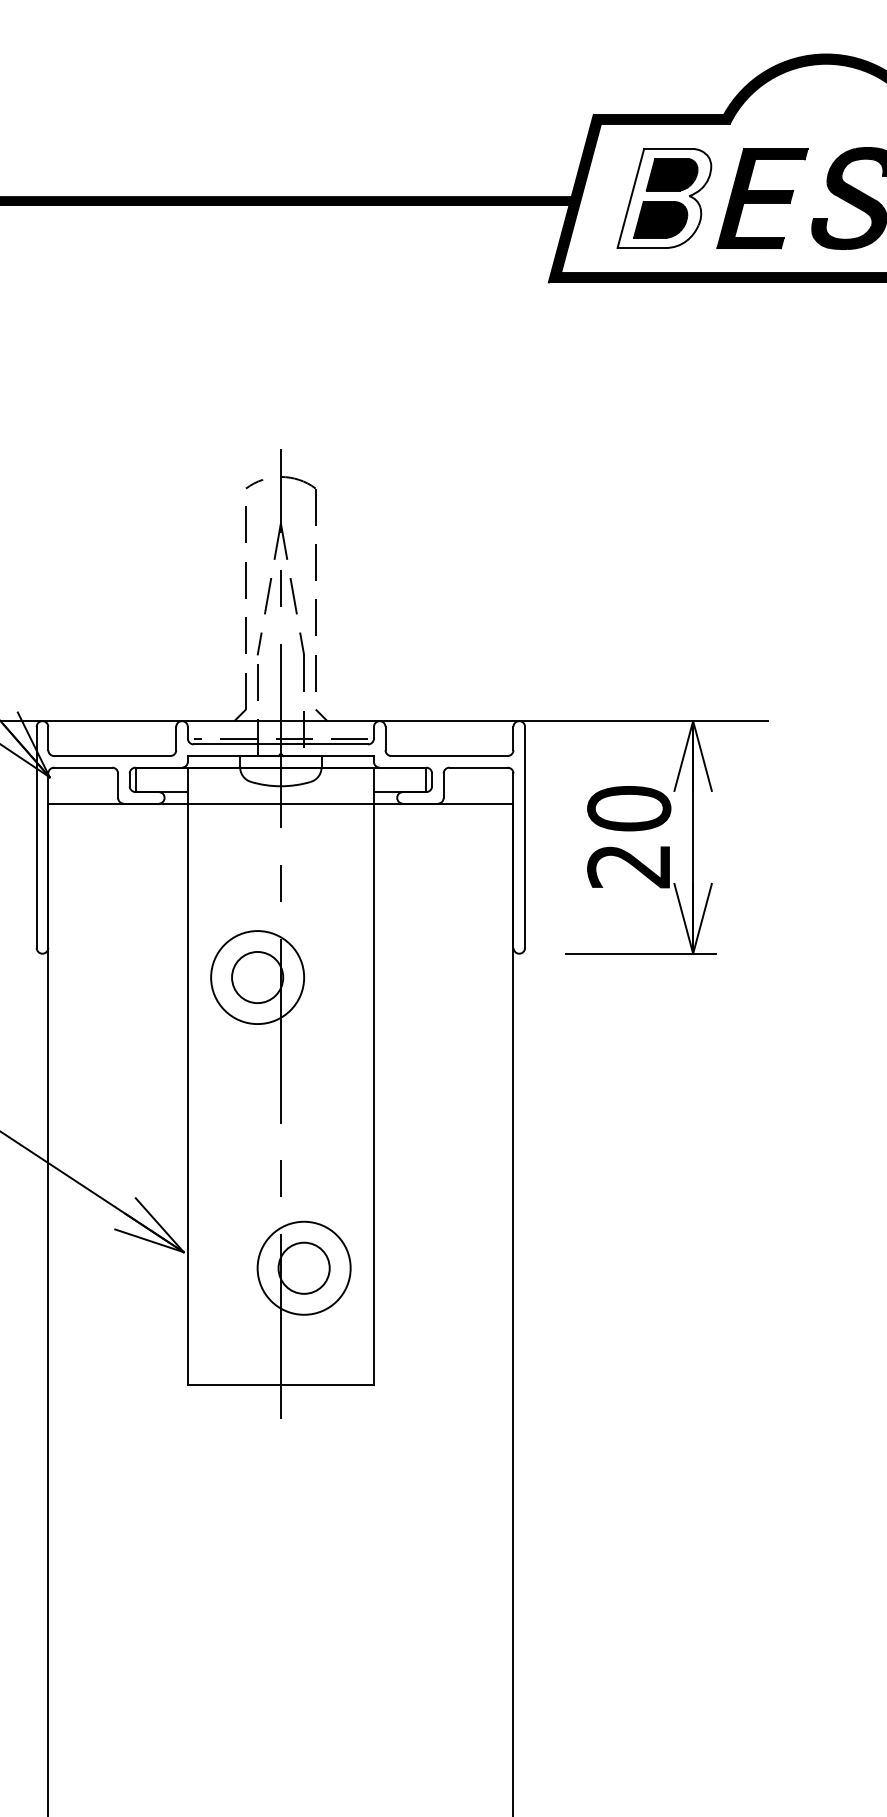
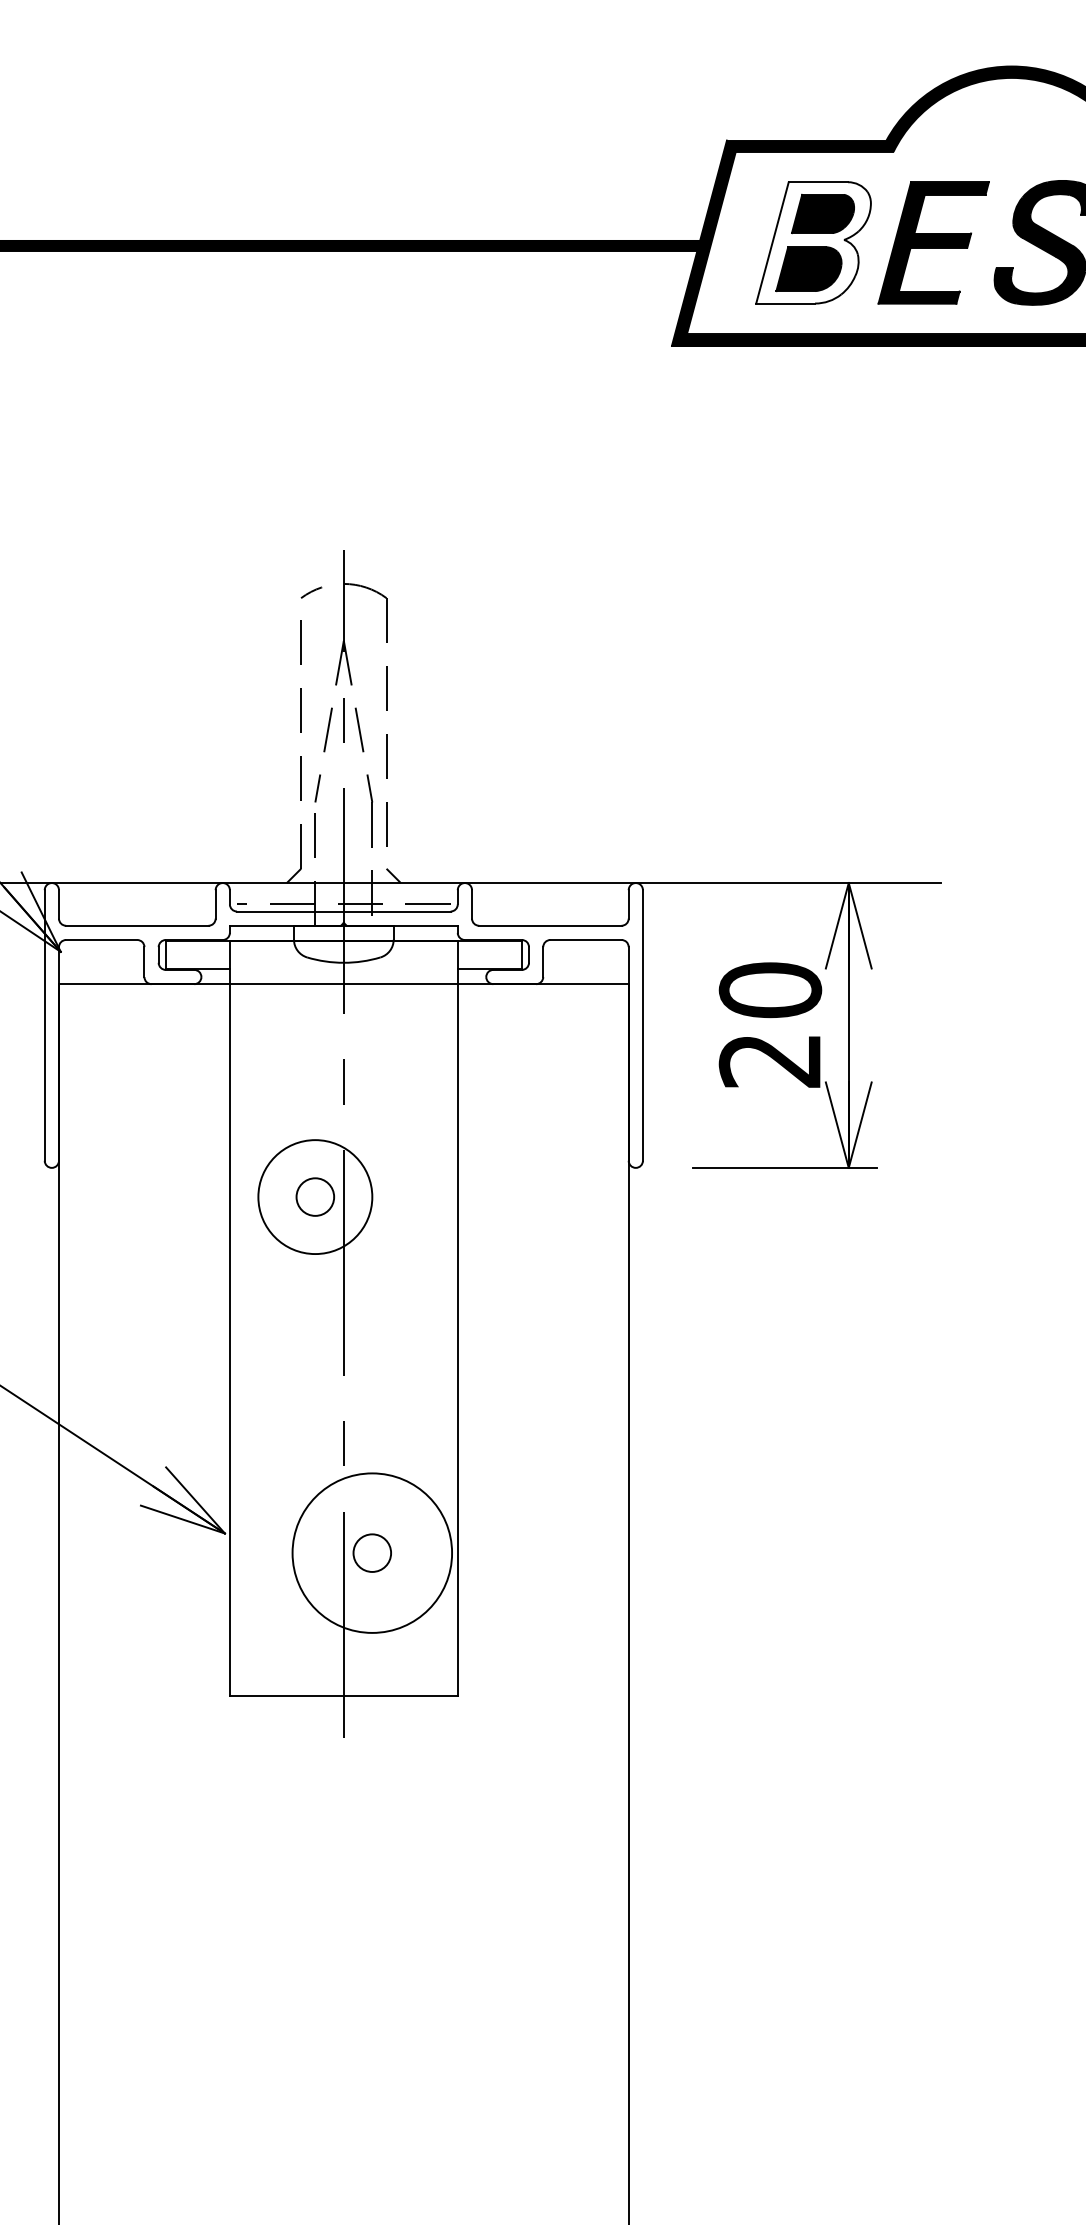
circle: (257, 977) -> (315, 1197), size x0.6
circle: (303, 1267) -> (371, 1552), size x0.6
circle: (303, 1267) -> (371, 1552), size x1.4

